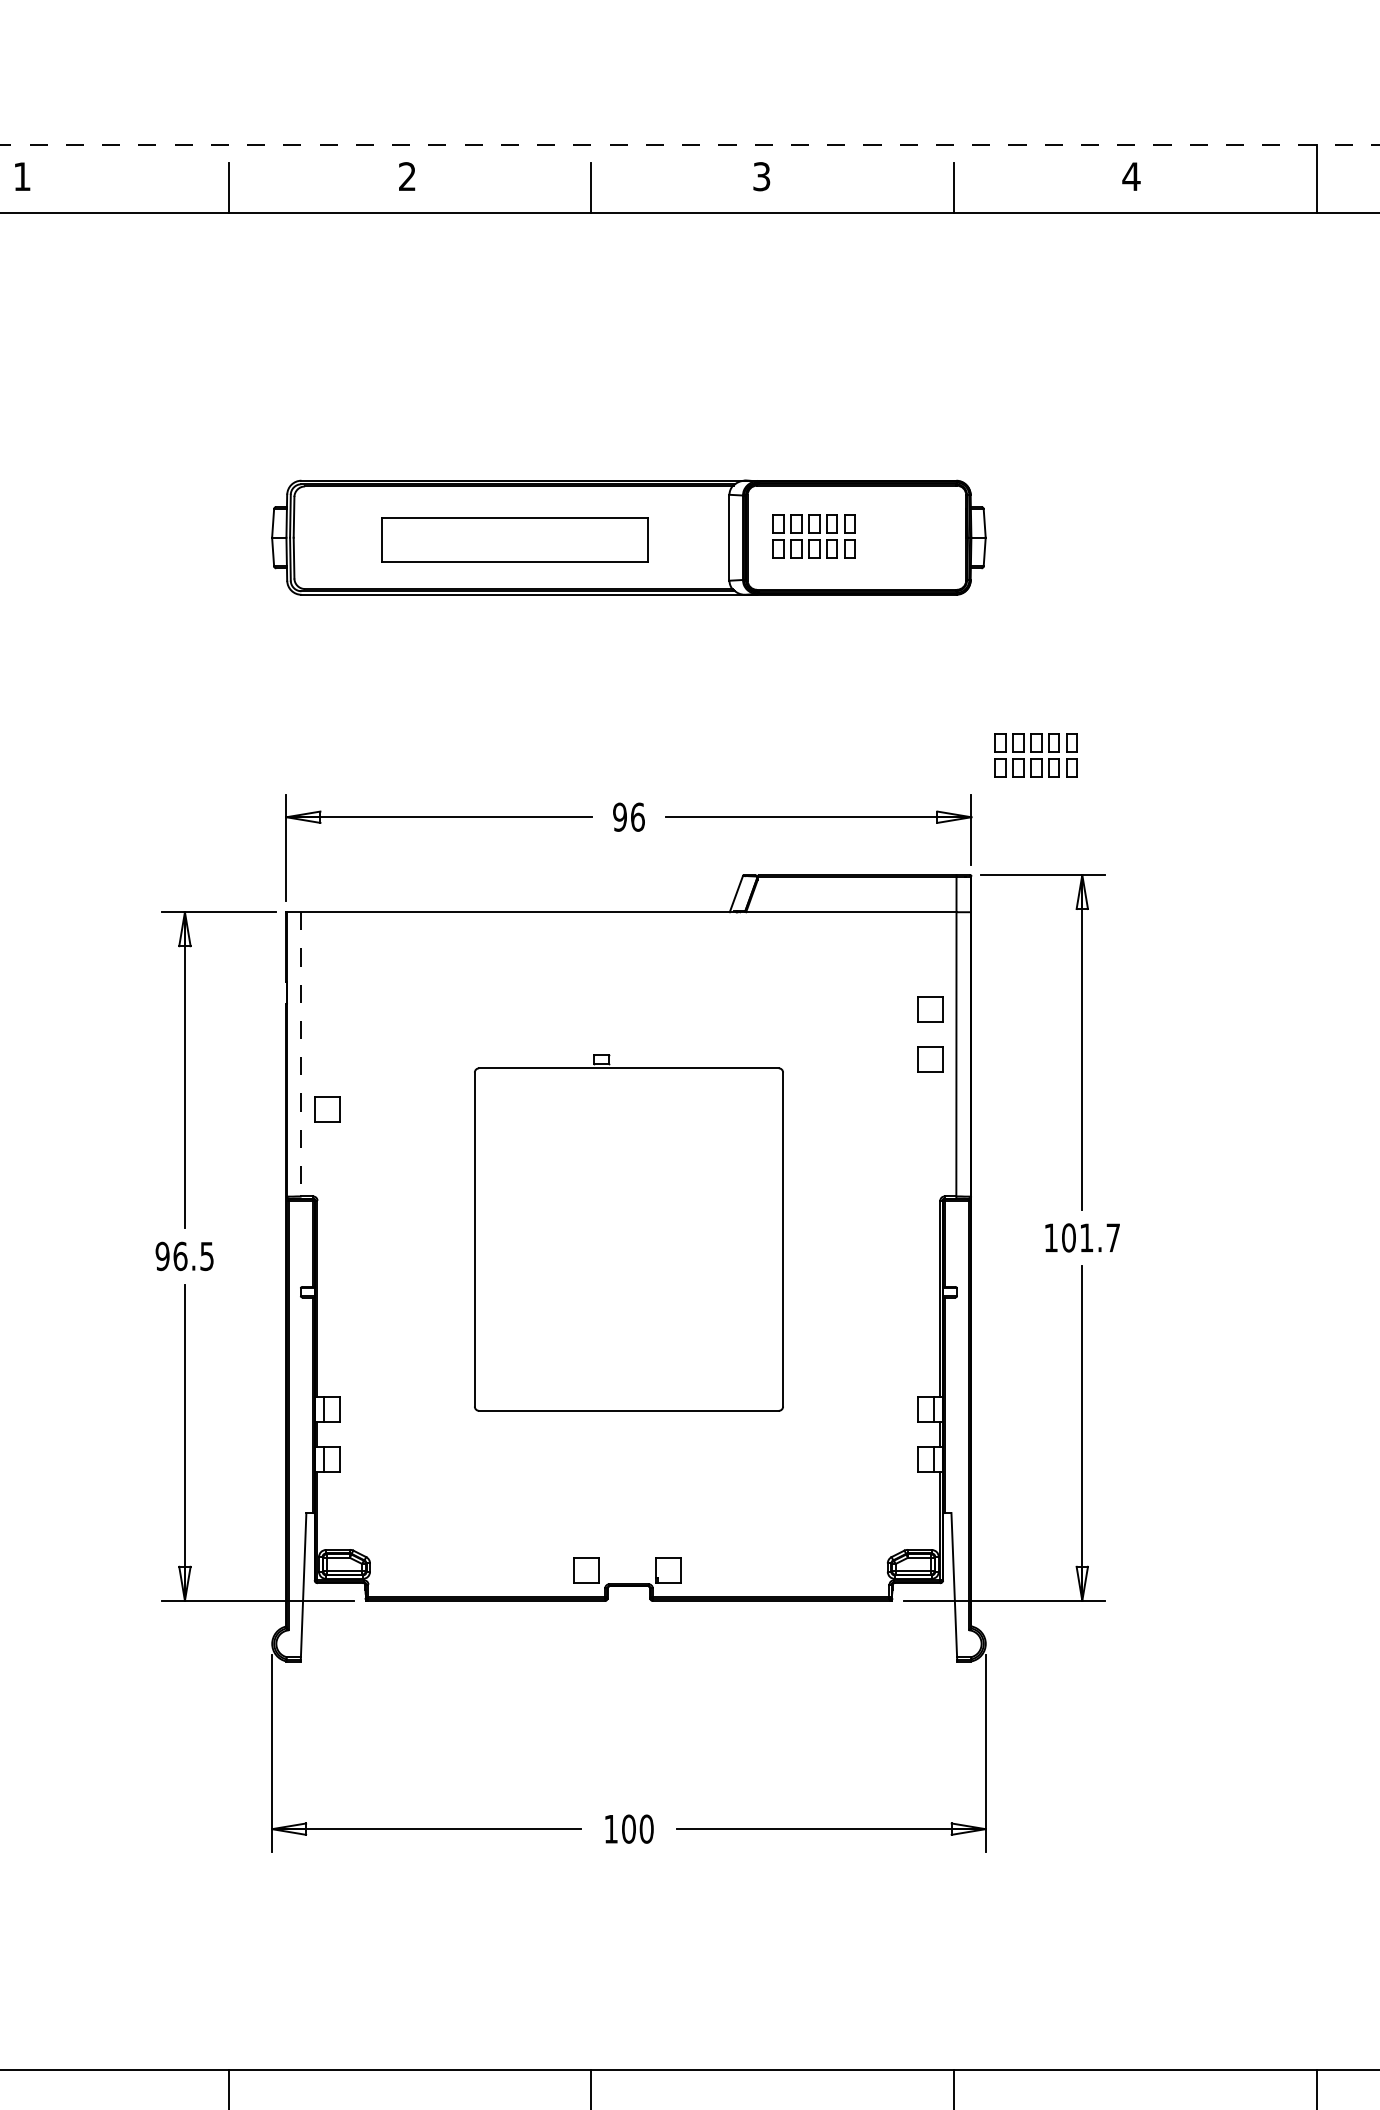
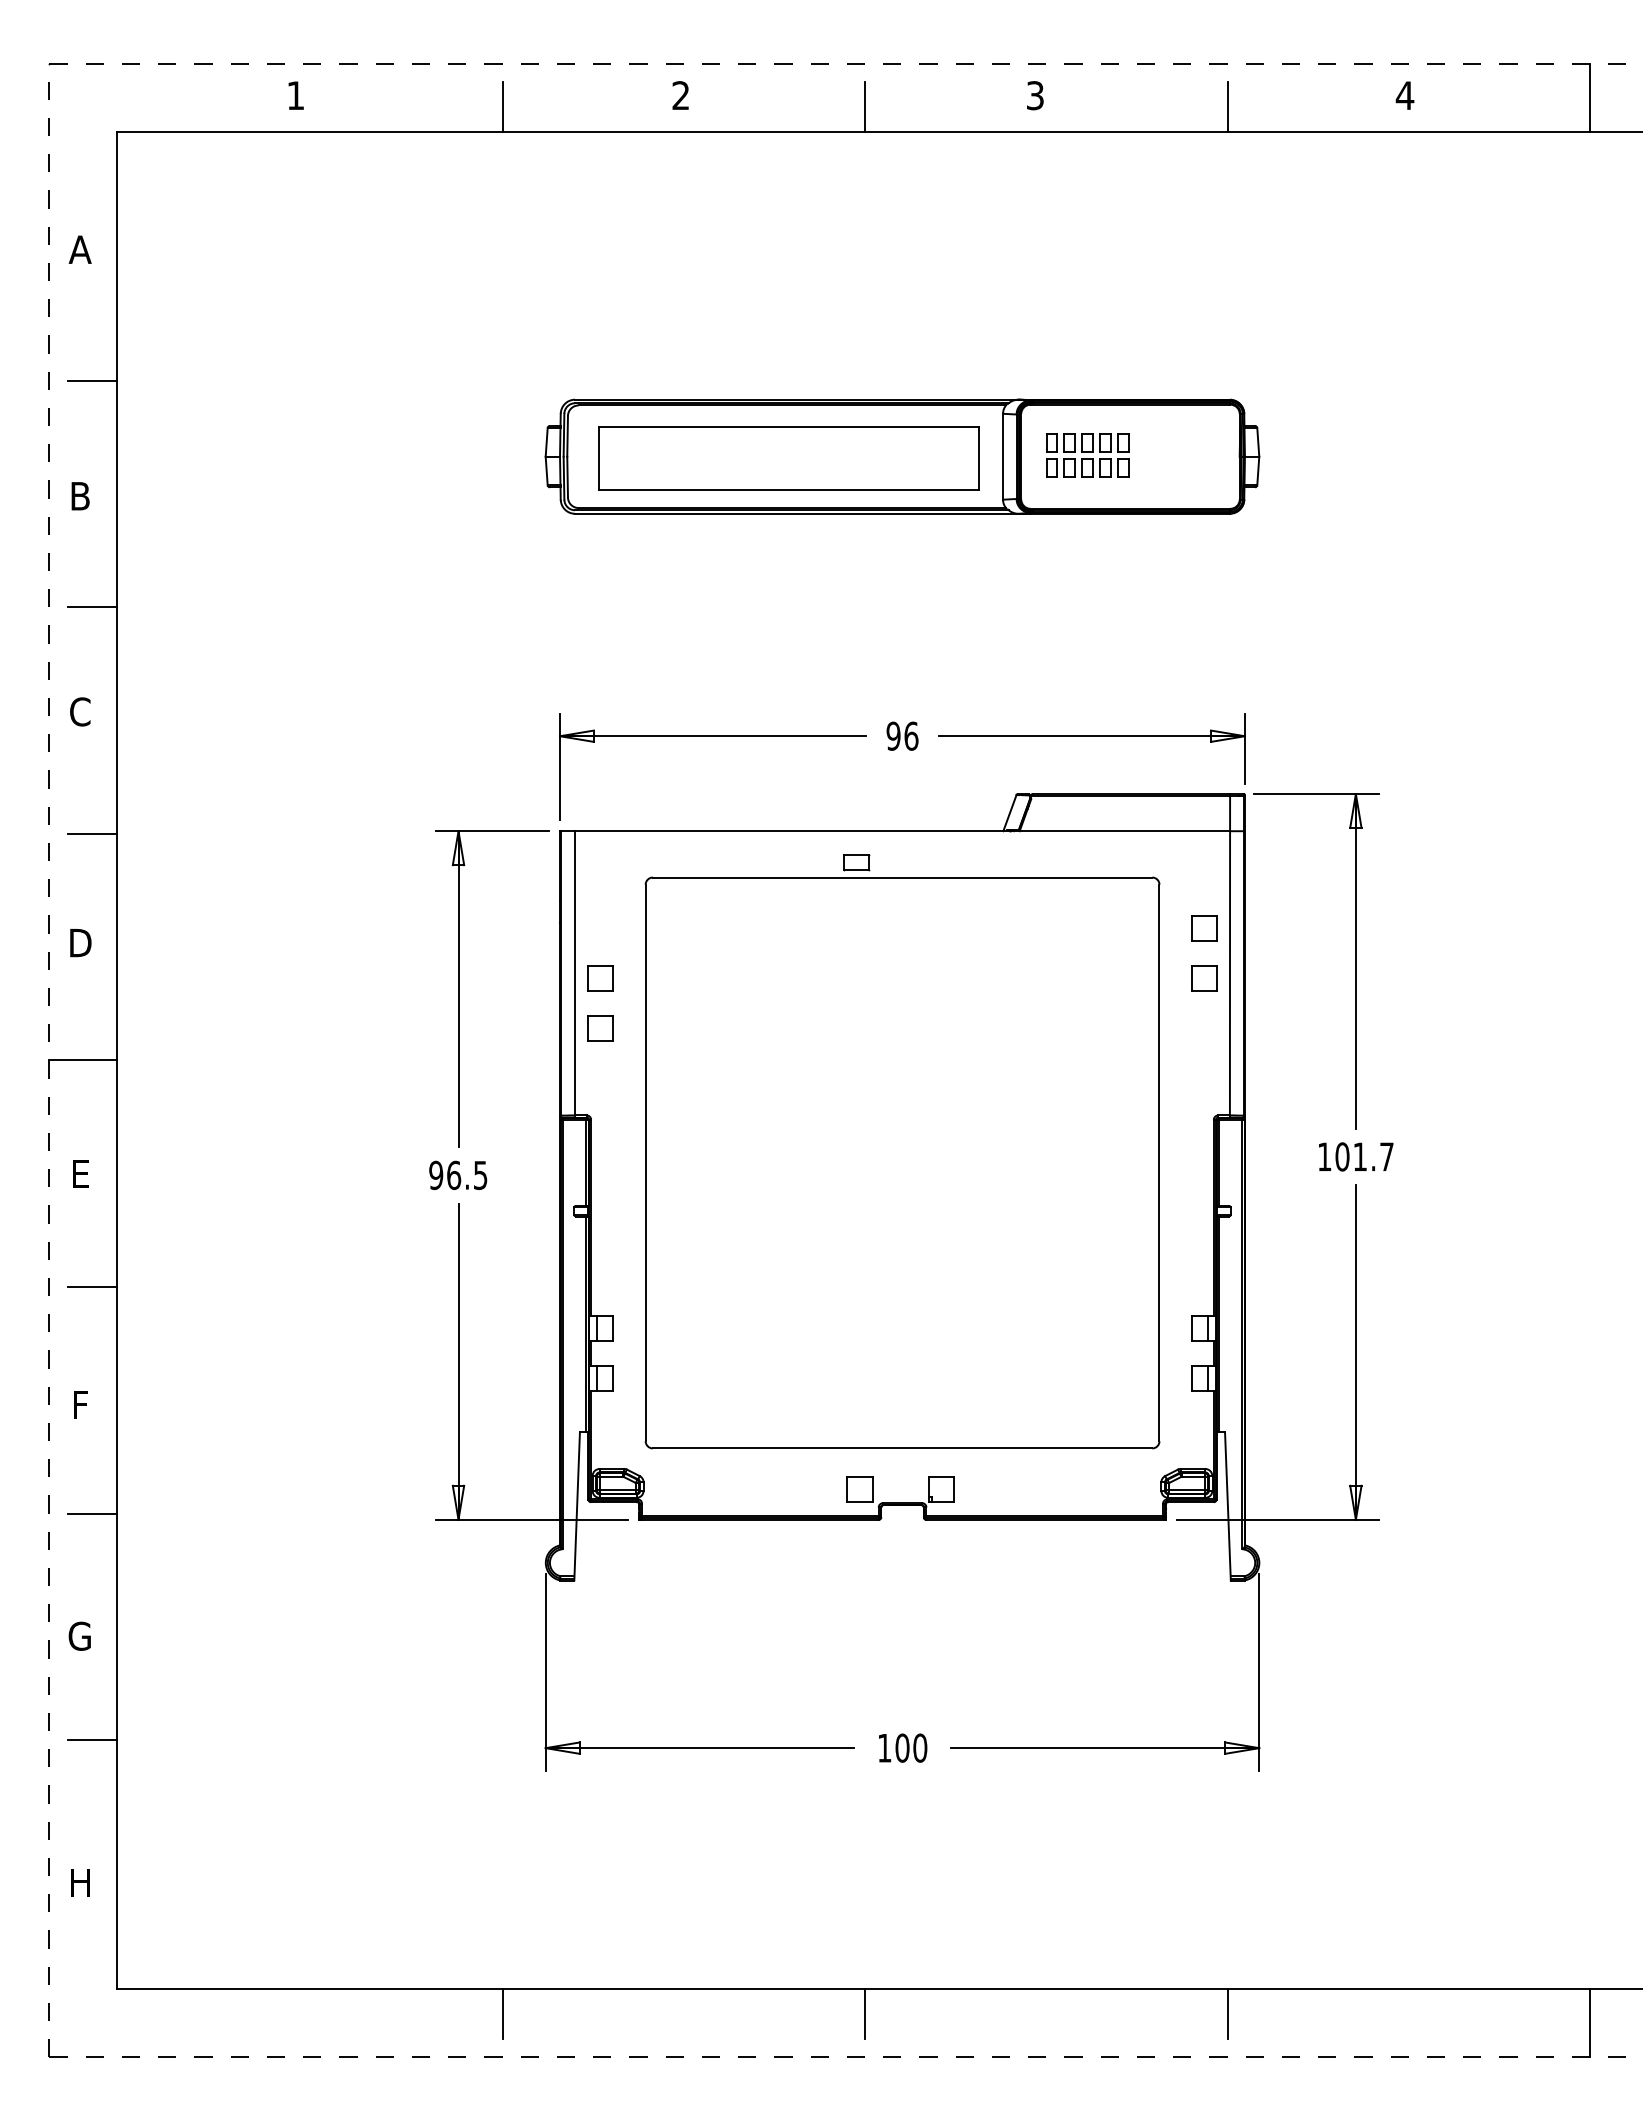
part: (514, 539) -> (788, 458), size x1.43
part: (1035, 755) -> (1309, 674), removed
line: (301, 1055) -> (575, 974), dashed -> solid
part: (326, 1059) -> (600, 978), added
part: (628, 1232) -> (902, 1151), size x1.67

